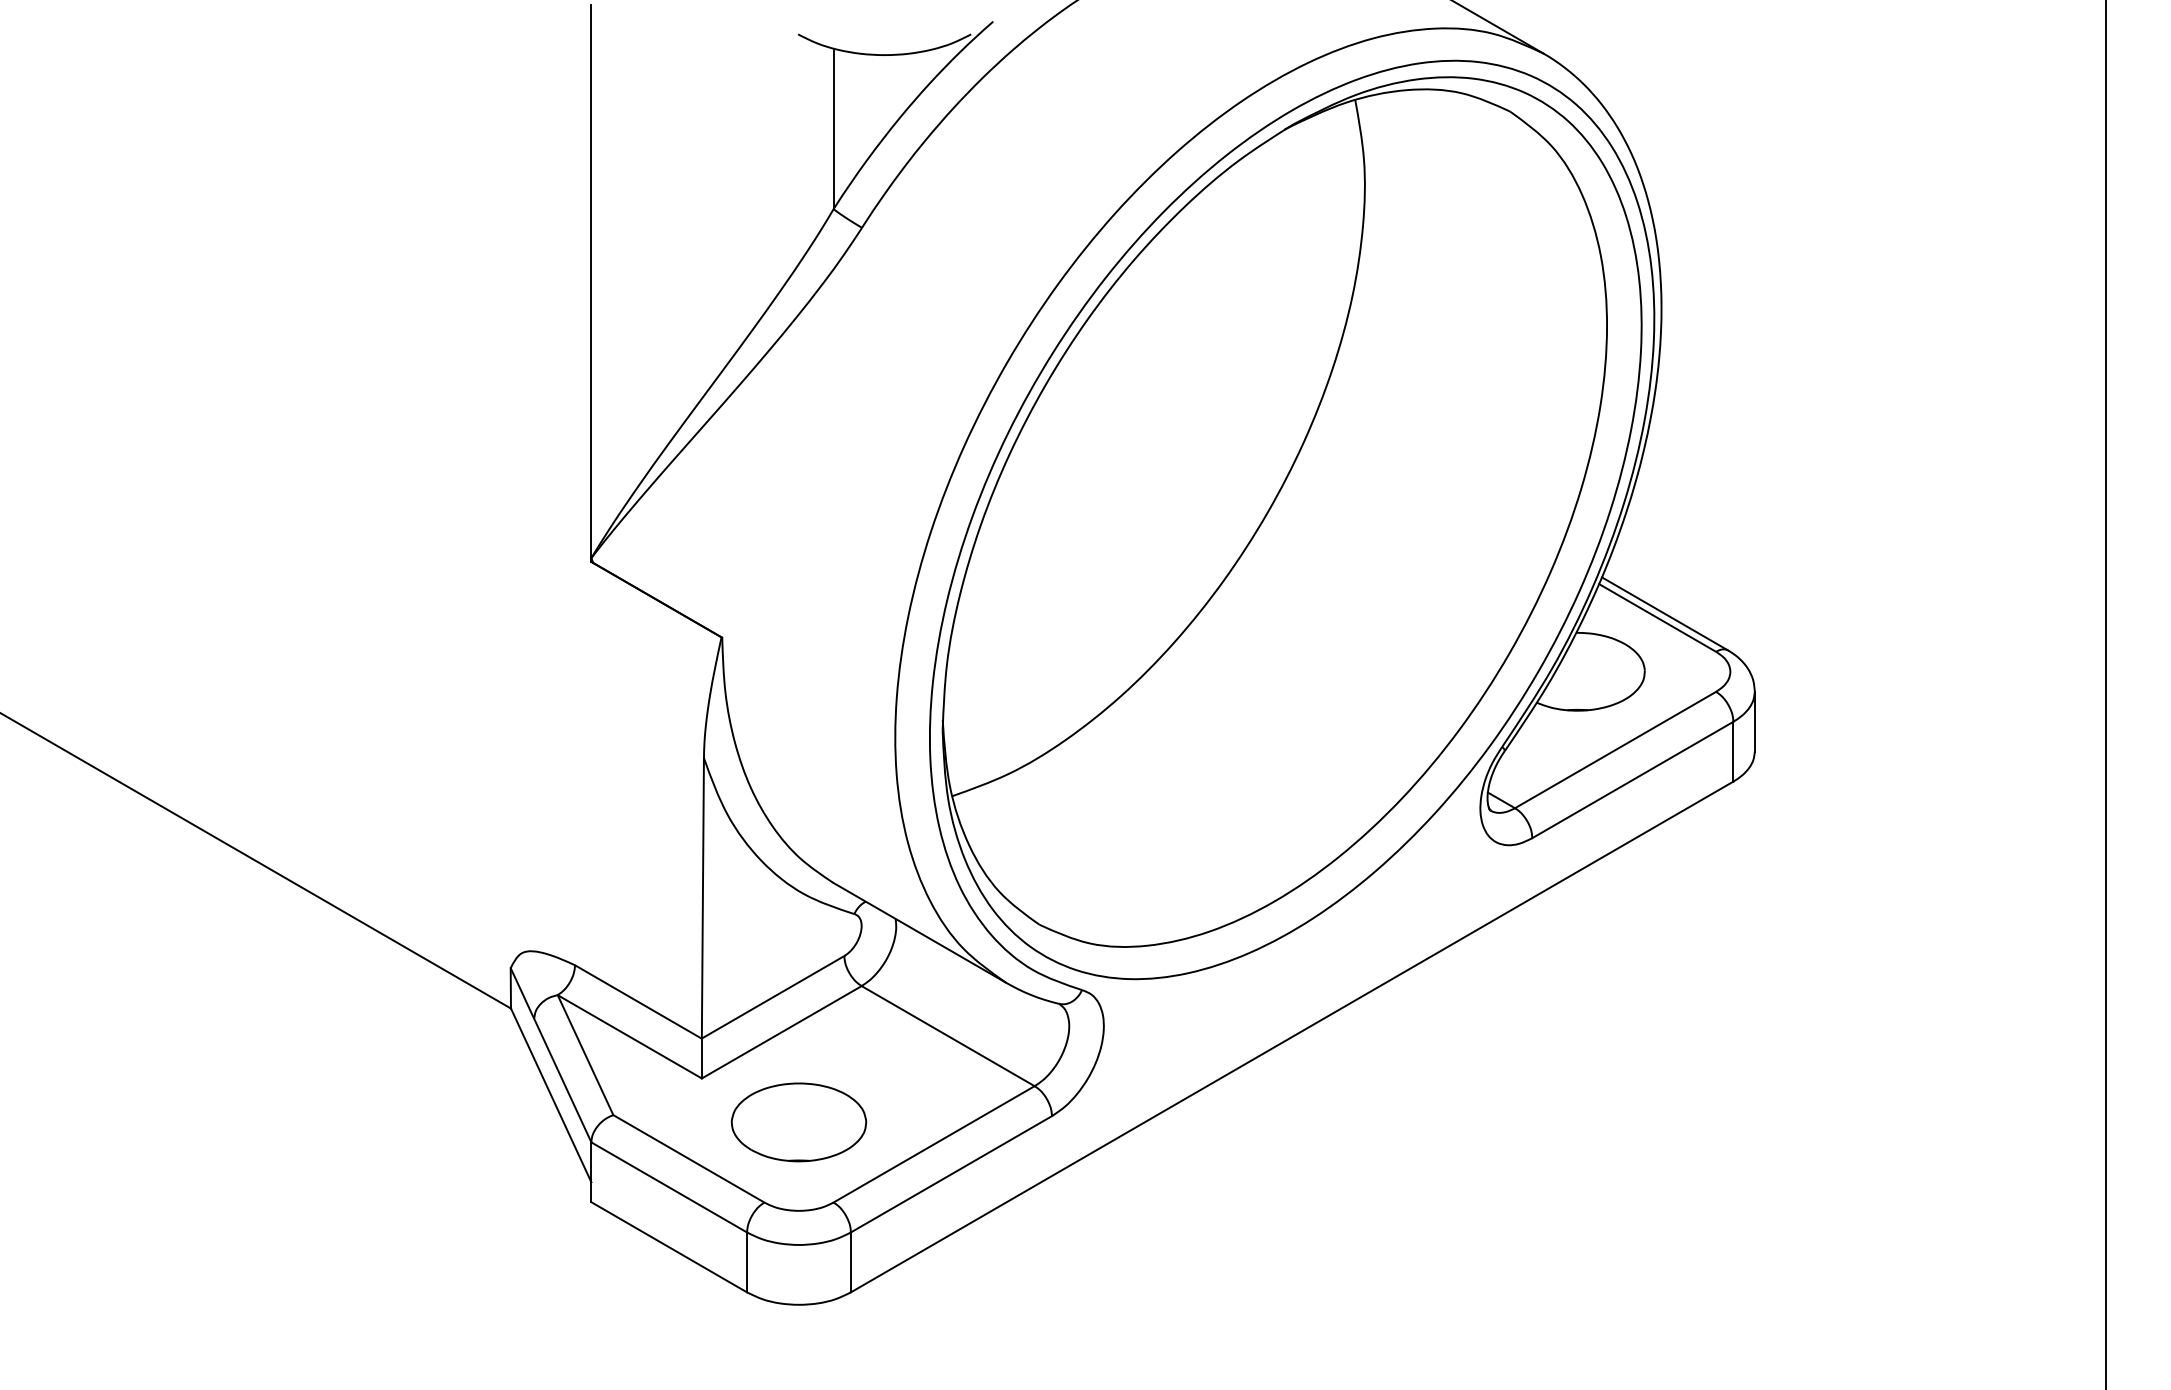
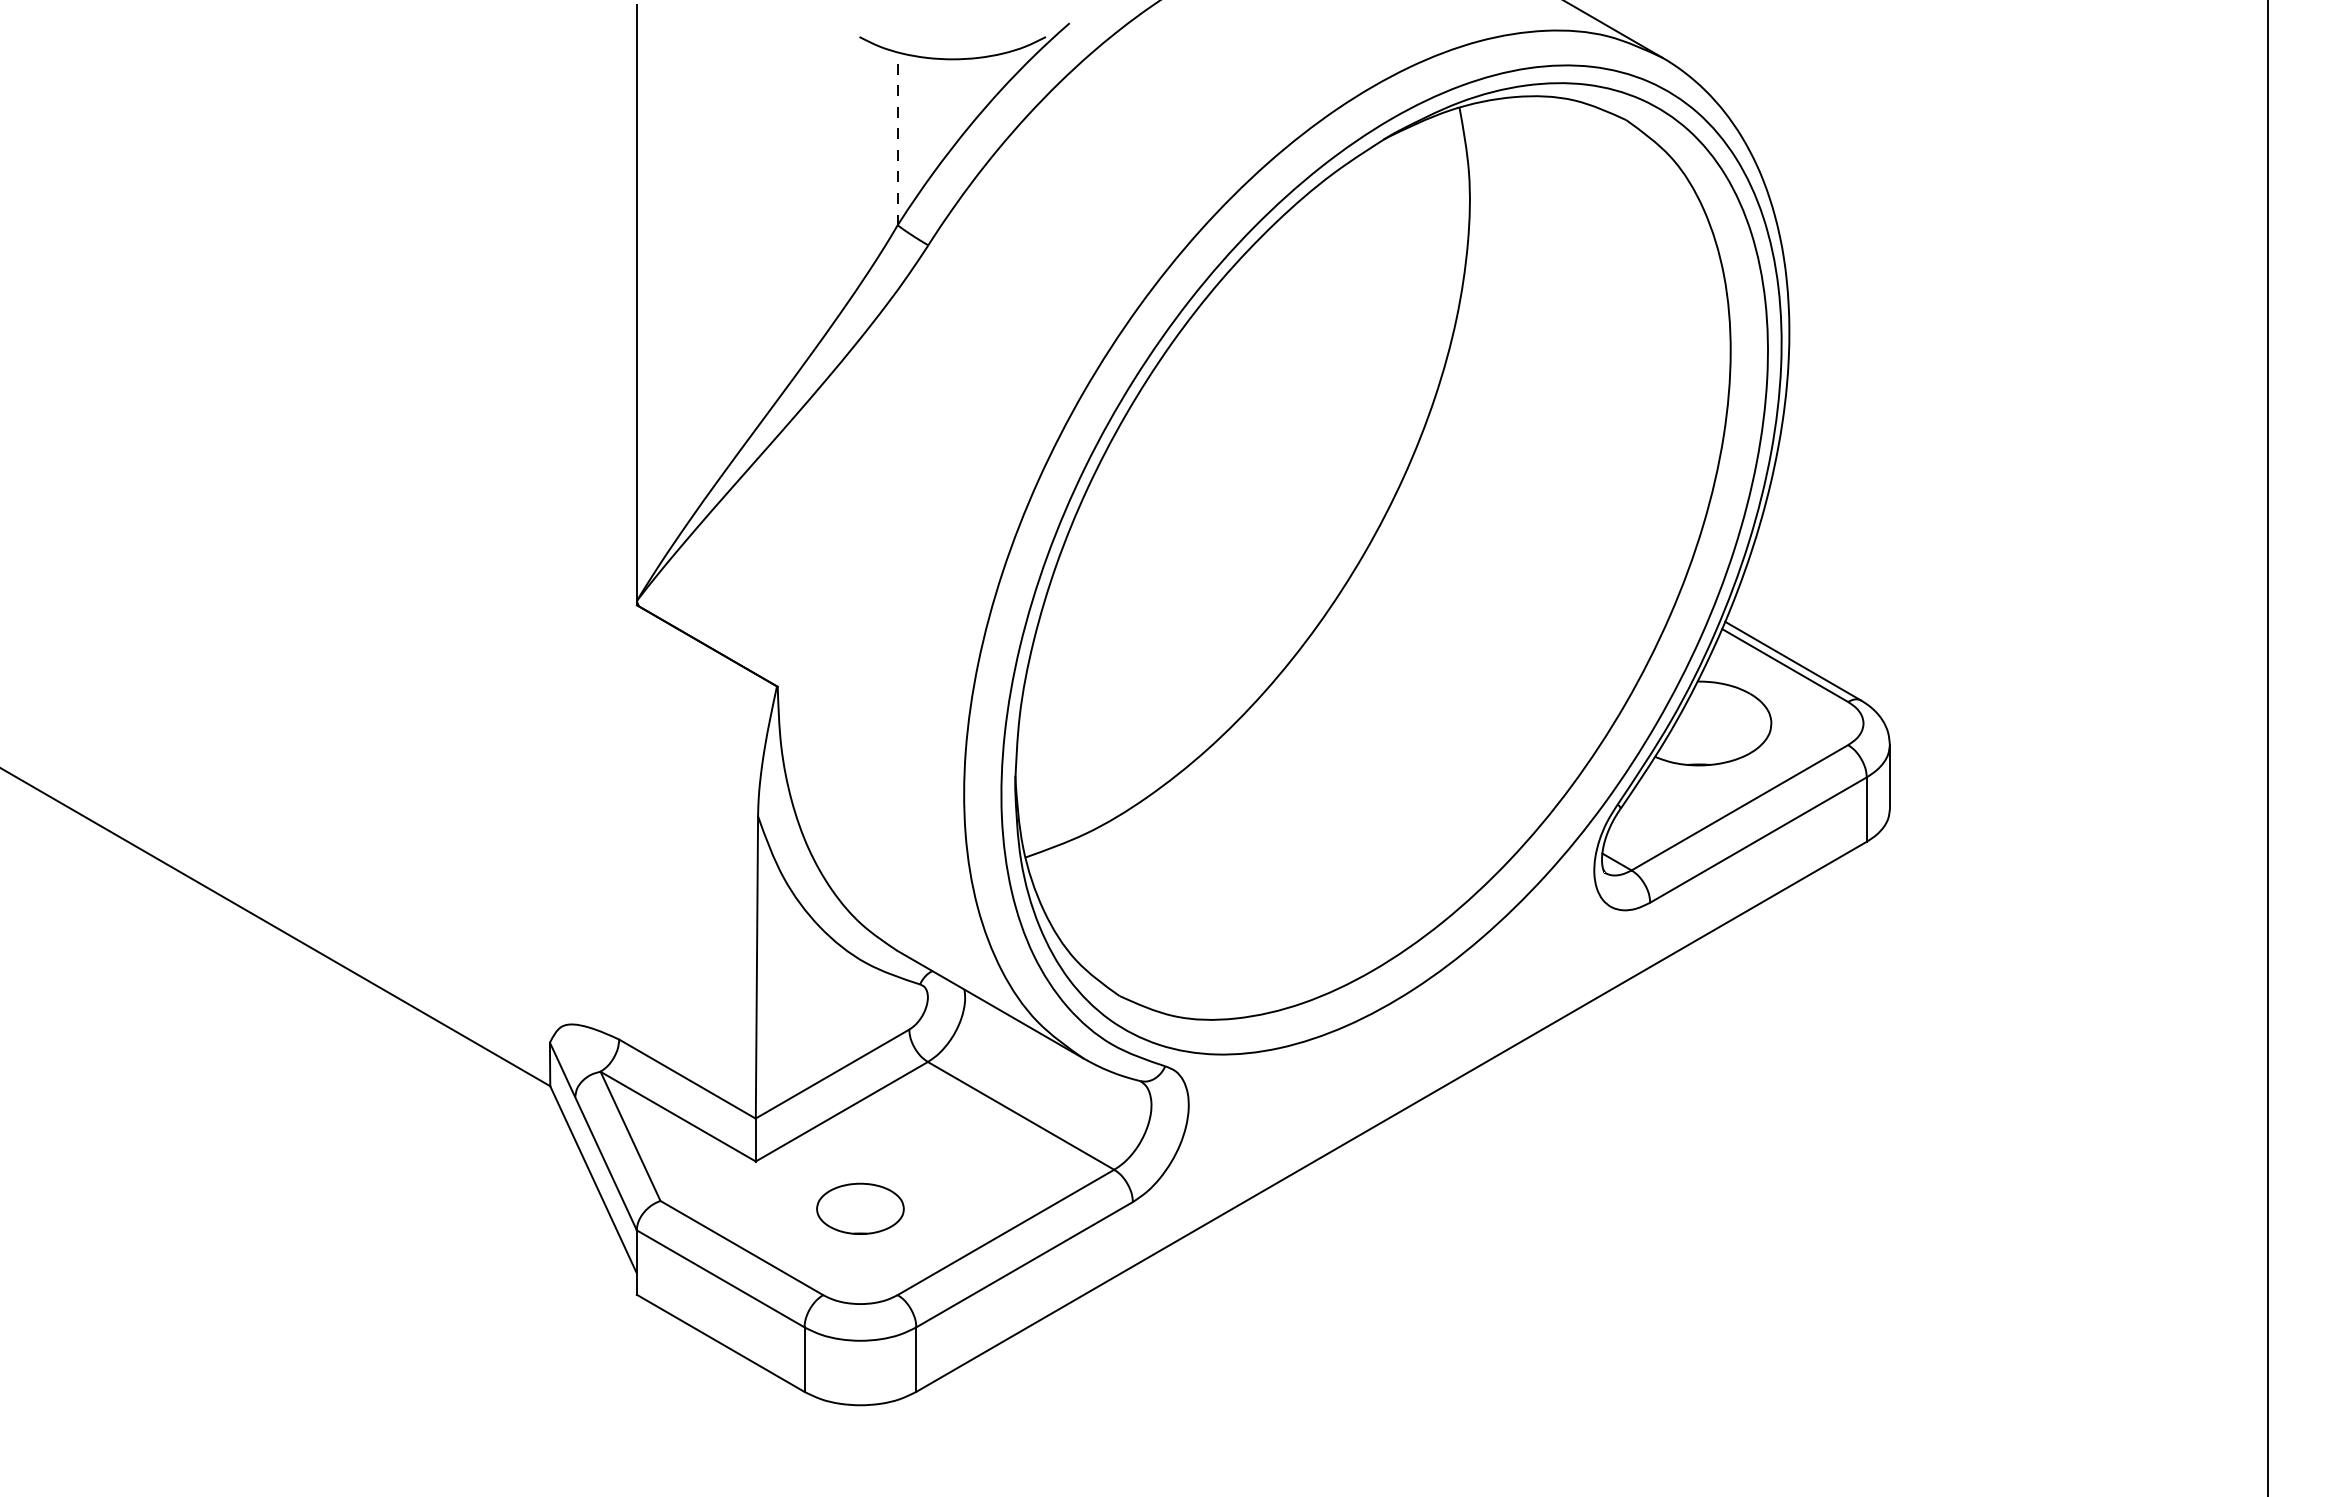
line: (833, 128) -> (897, 138), solid -> dashed
part: (799, 1122) -> (860, 1208), size x0.6

